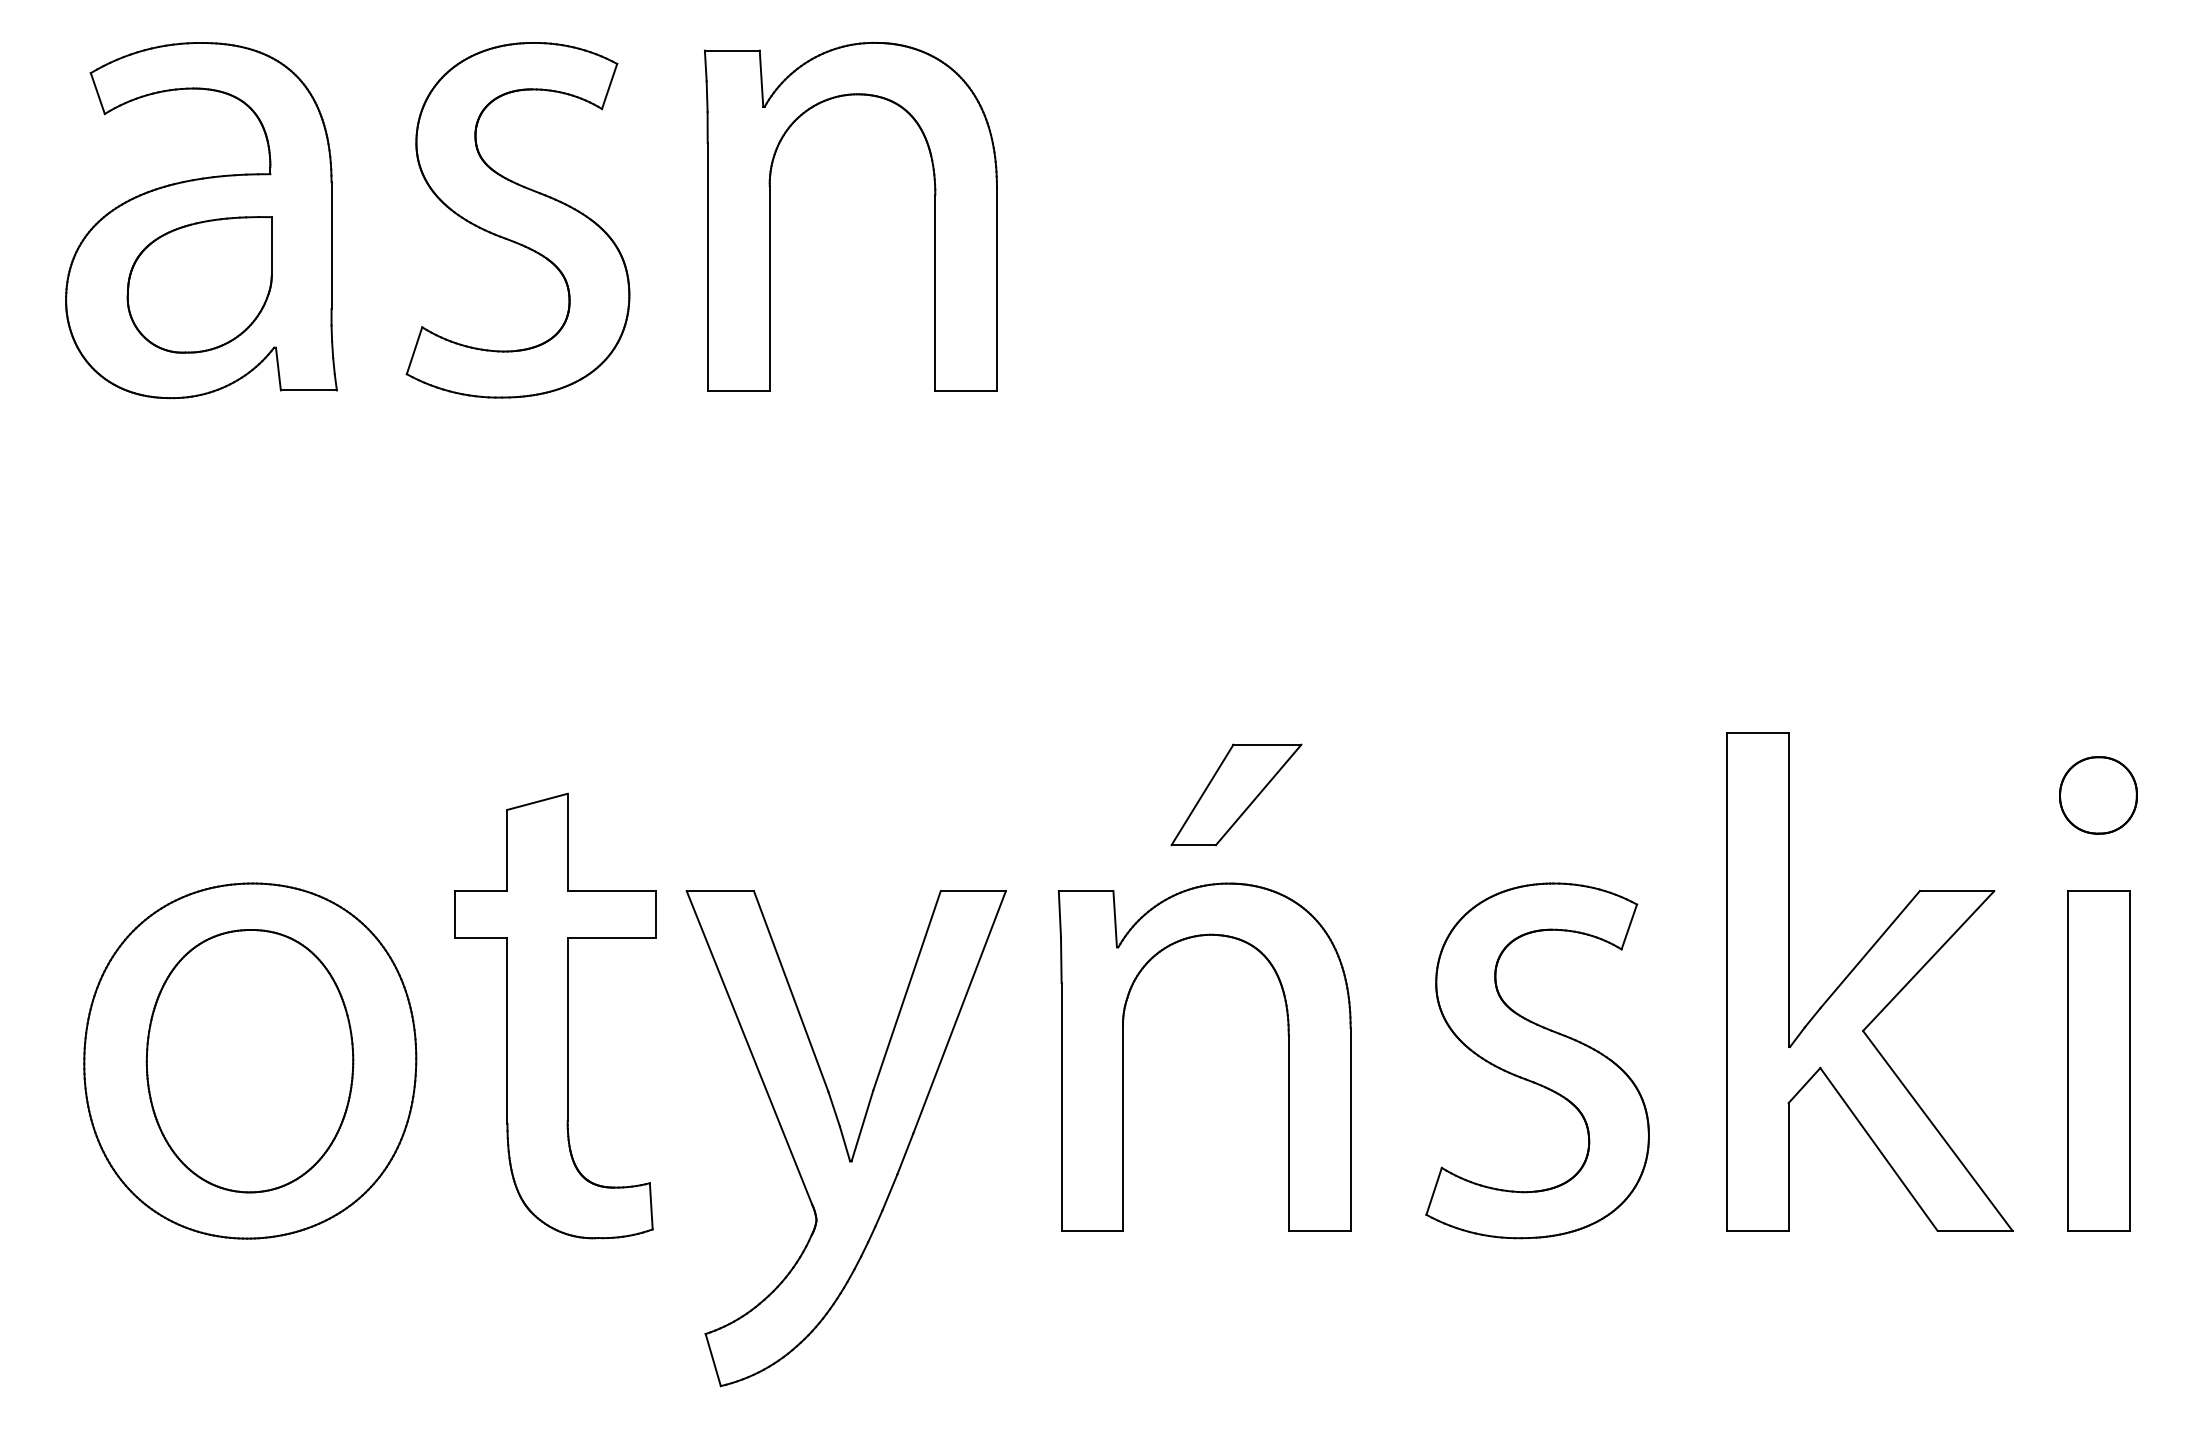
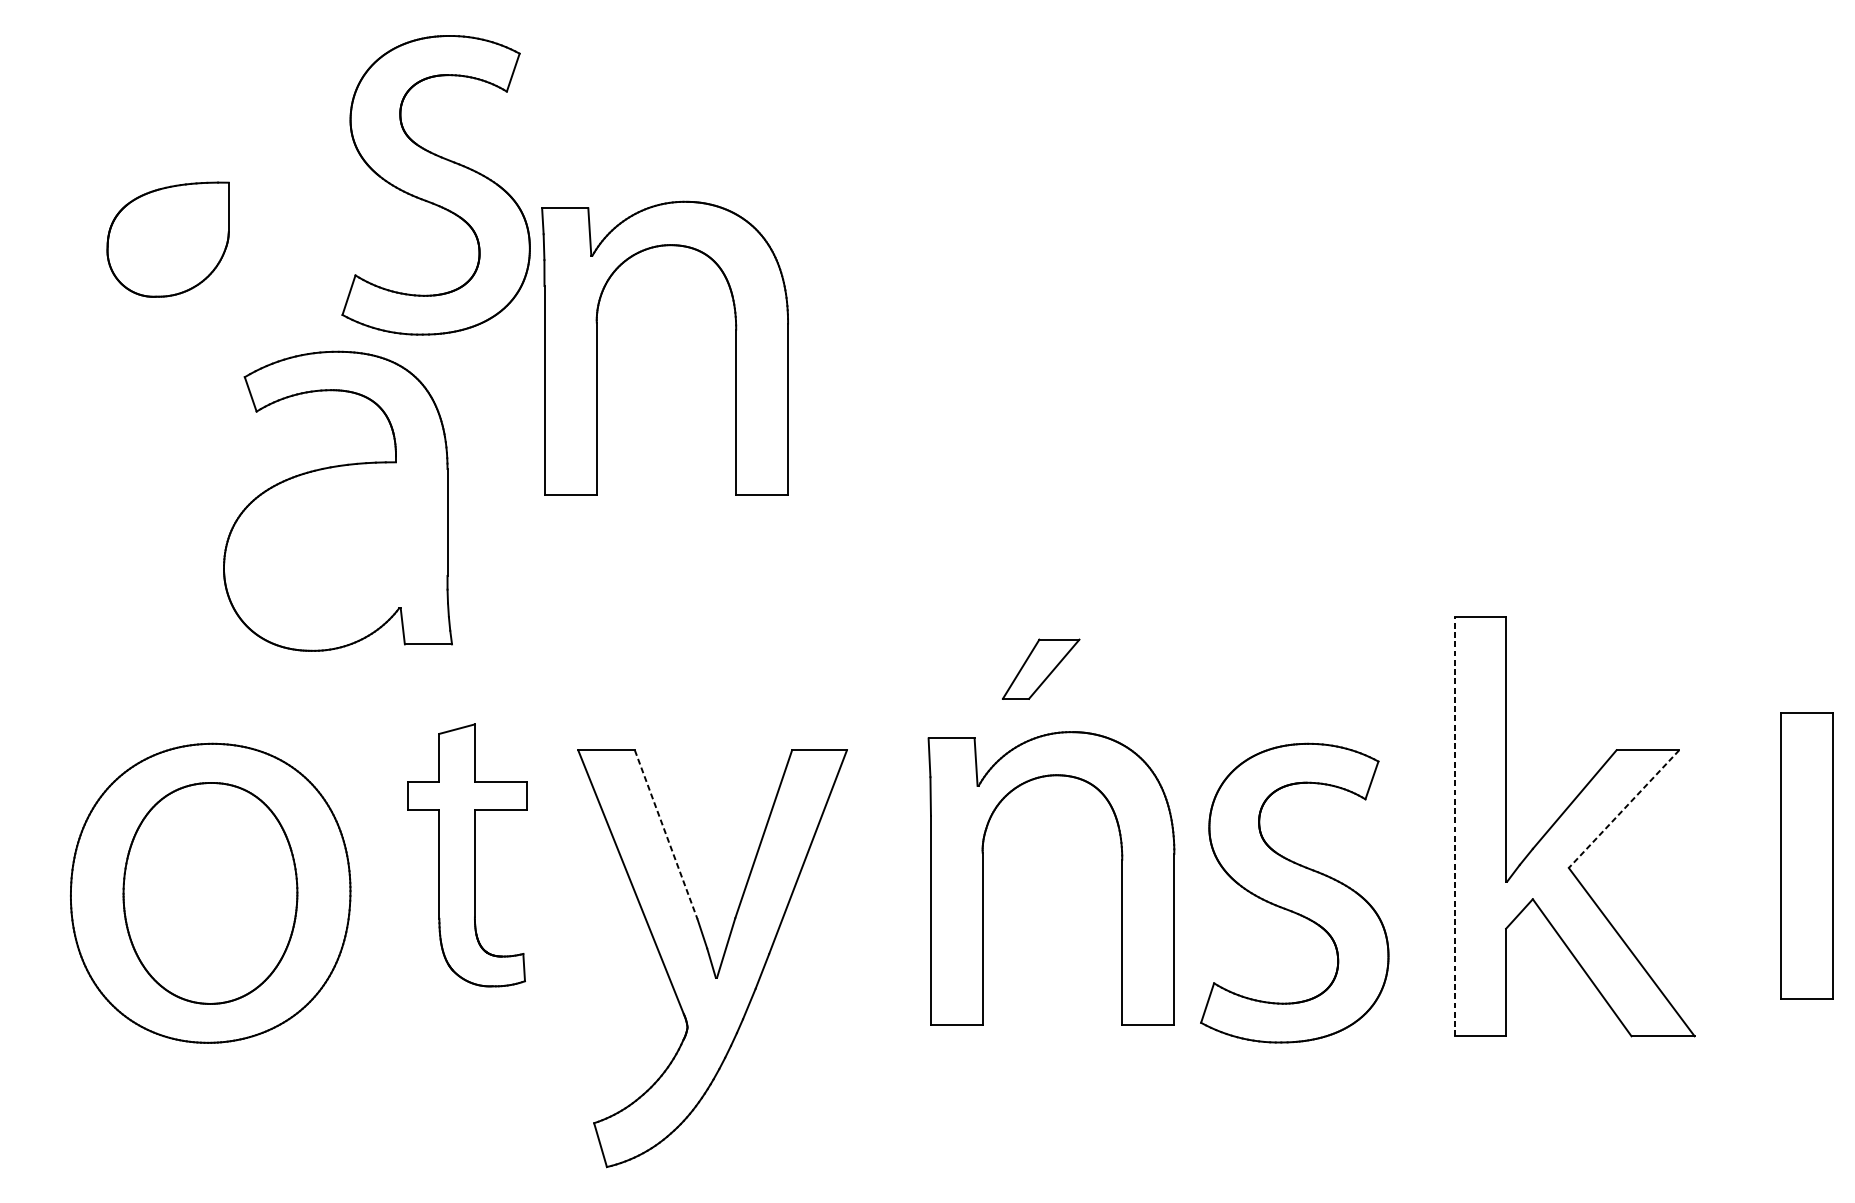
part: (770, 216) -> (597, 348), moved
part: (201, 220) -> (338, 501), moved
part: (1236, 794) -> (1041, 668), size x0.7
part: (2098, 795) -> (1767, 669), removed
line: (1928, 961) -> (1623, 809), solid -> dashed
line: (1727, 981) -> (1454, 826), solid -> dashed
line: (791, 991) -> (666, 834), solid -> dashed
part: (555, 1015) -> (467, 854), size x0.7
part: (1123, 1056) -> (983, 877), moved
part: (2098, 1060) -> (1806, 855), moved

